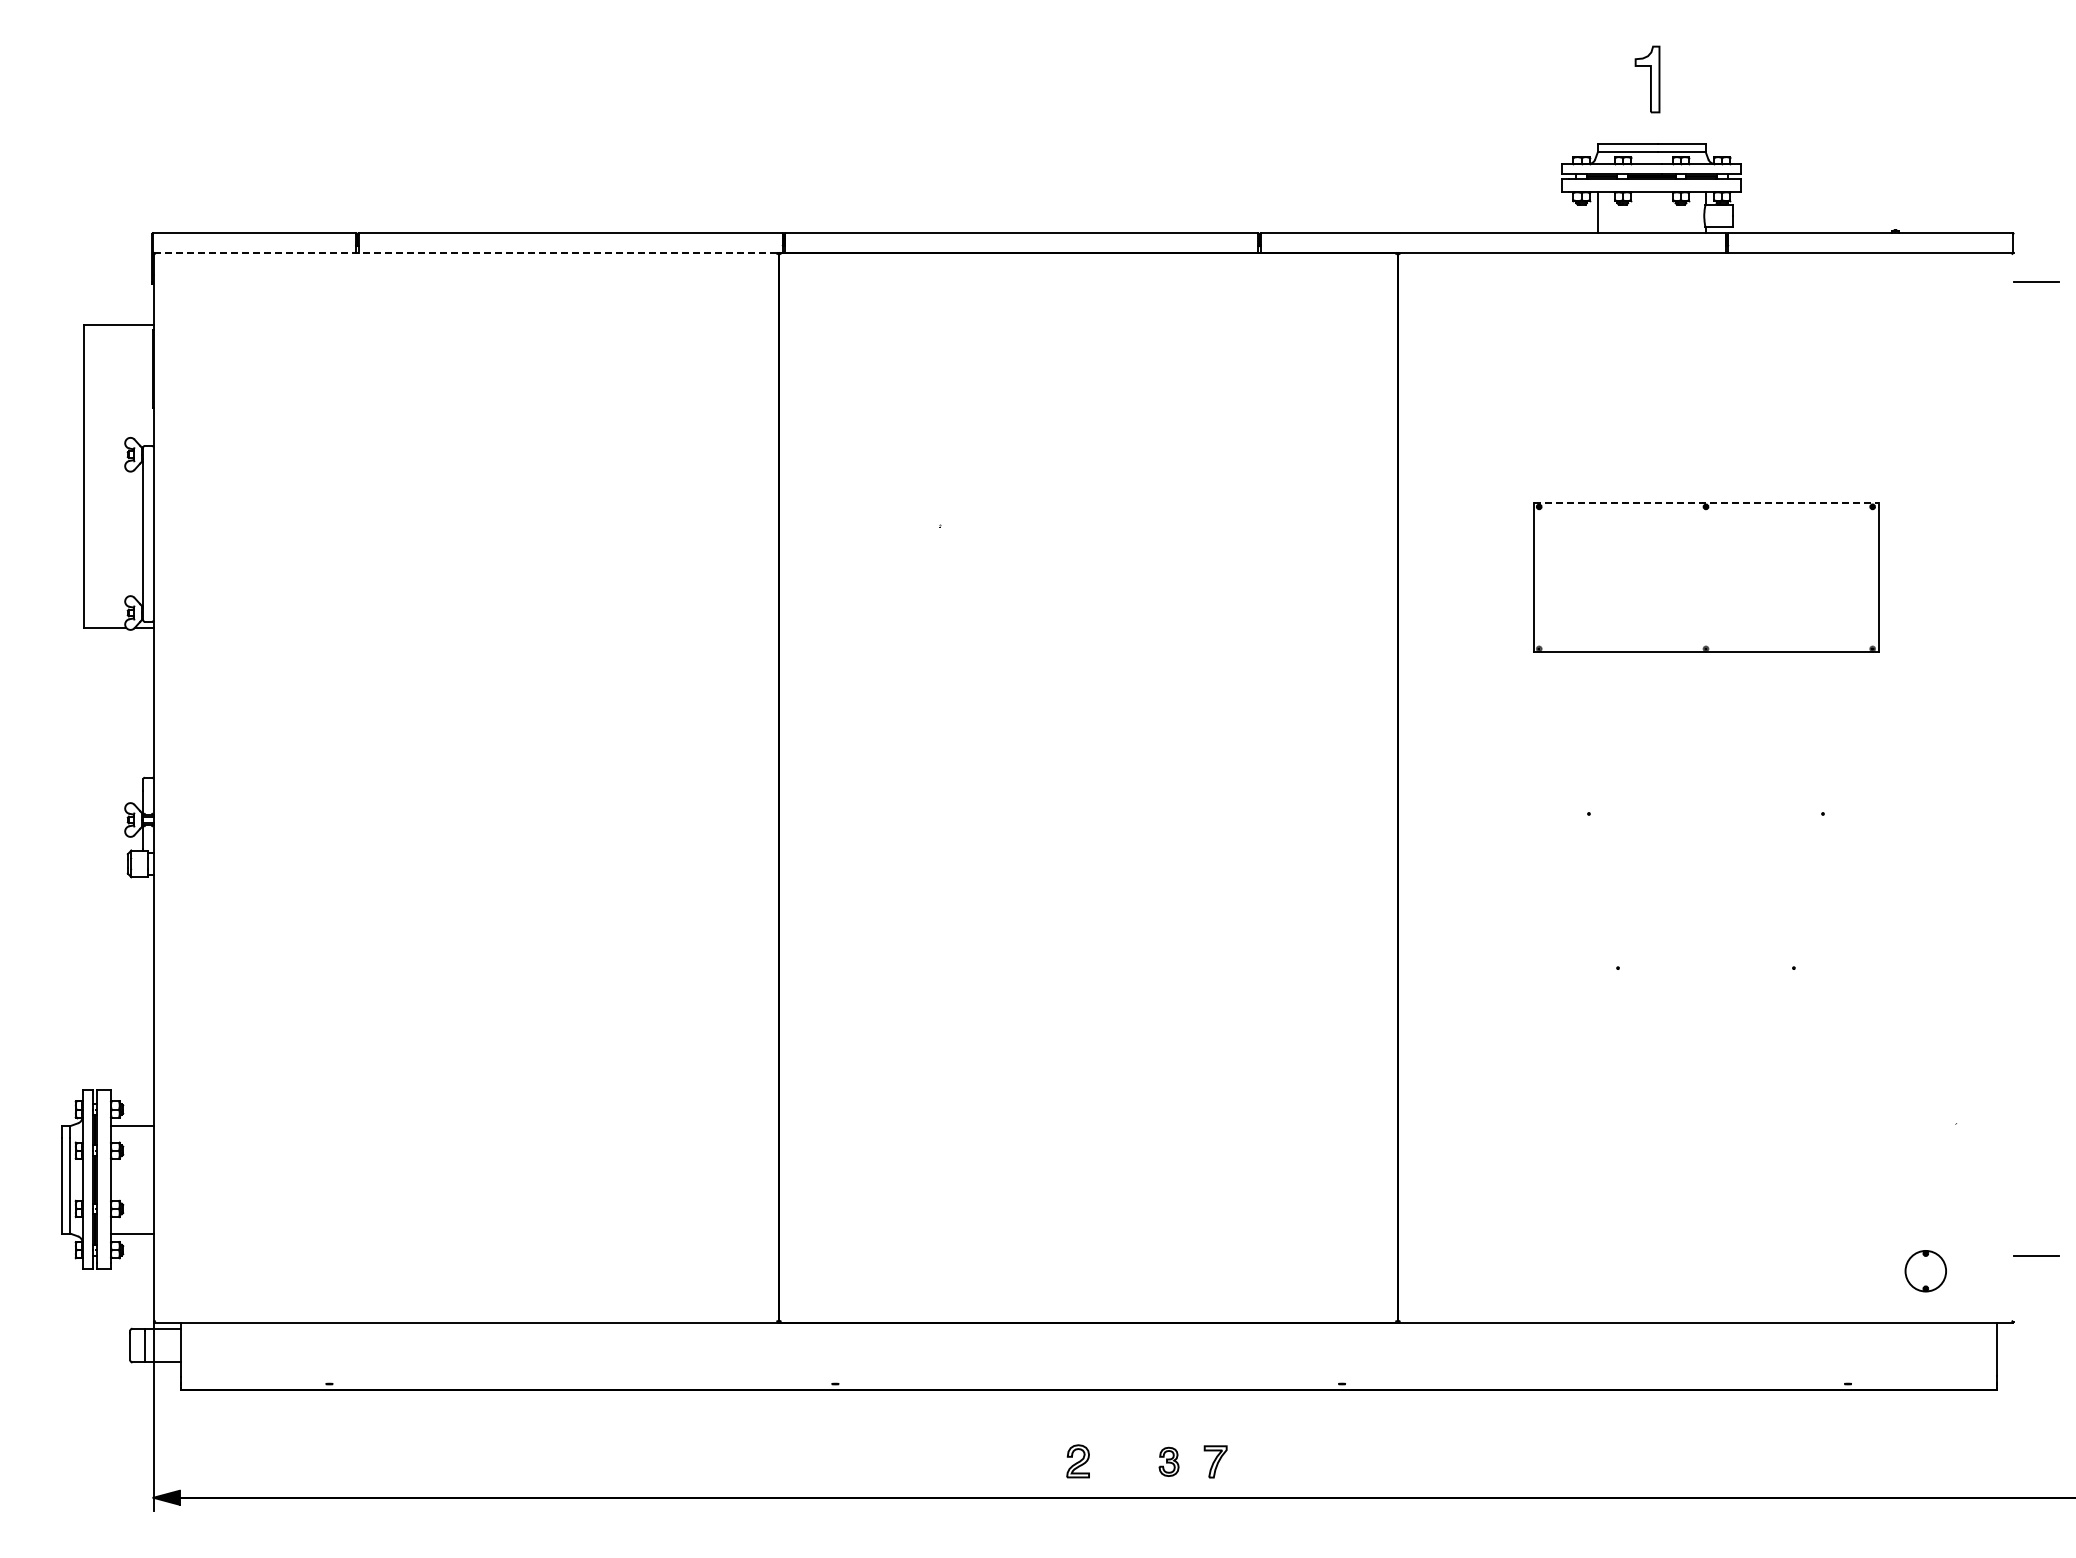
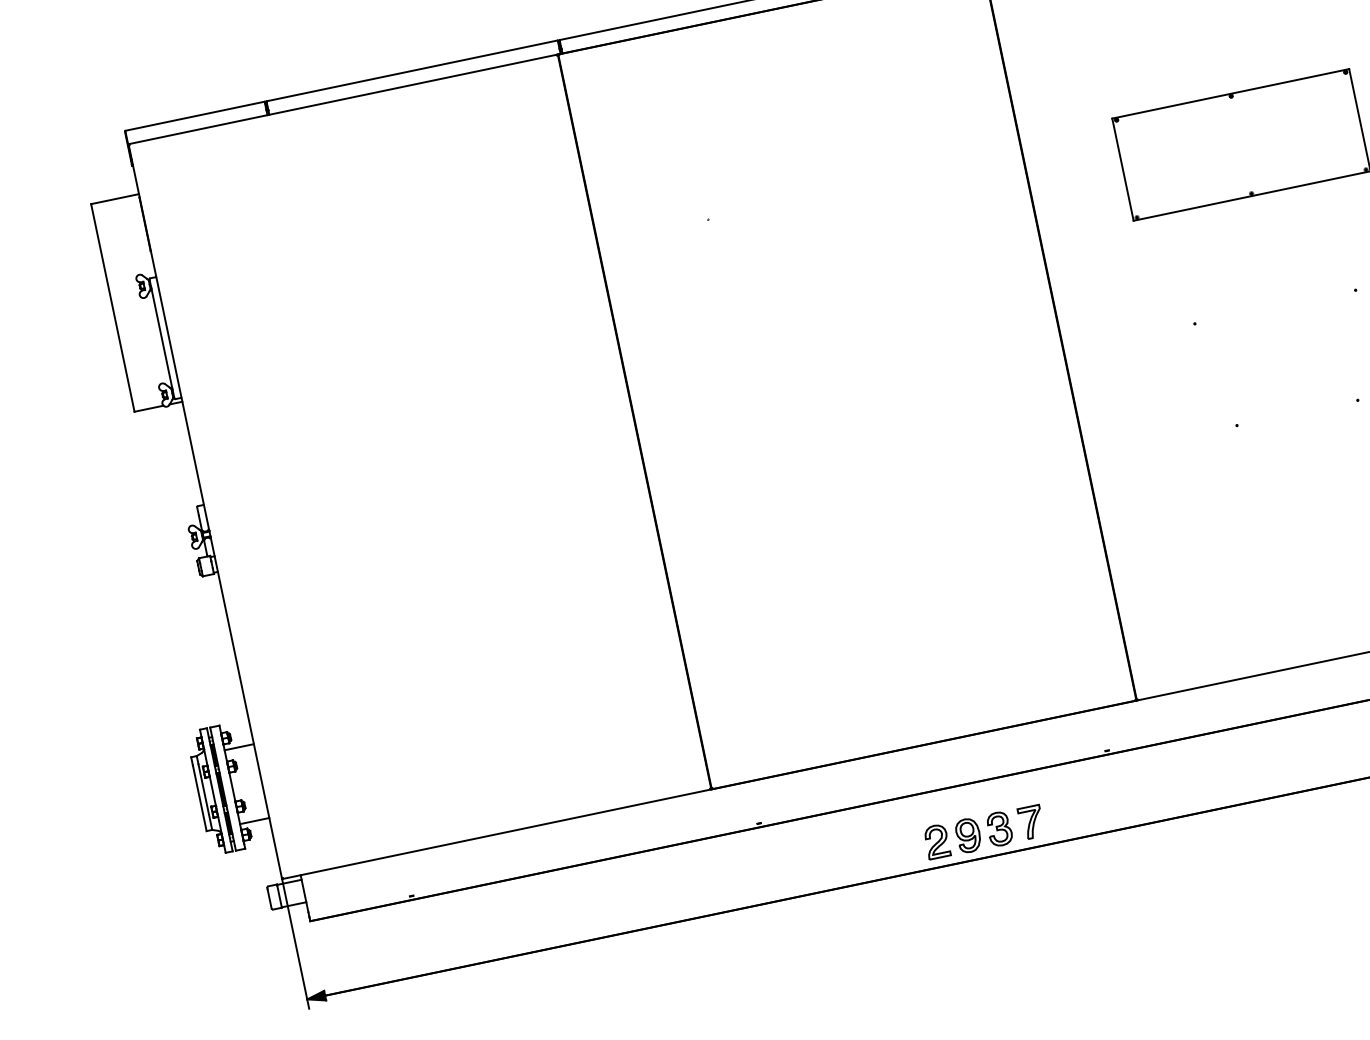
line: (466, 252) -> (343, 99), dashed -> solid
line: (1706, 503) -> (1231, 93), dashed -> solid
part: (1077, 1461) -> (936, 841), size x1.43
part: (1123, 1461) -> (968, 835), added
part: (1168, 1461) -> (999, 828), size x1.67
part: (1215, 1461) -> (1031, 822), size x1.43

